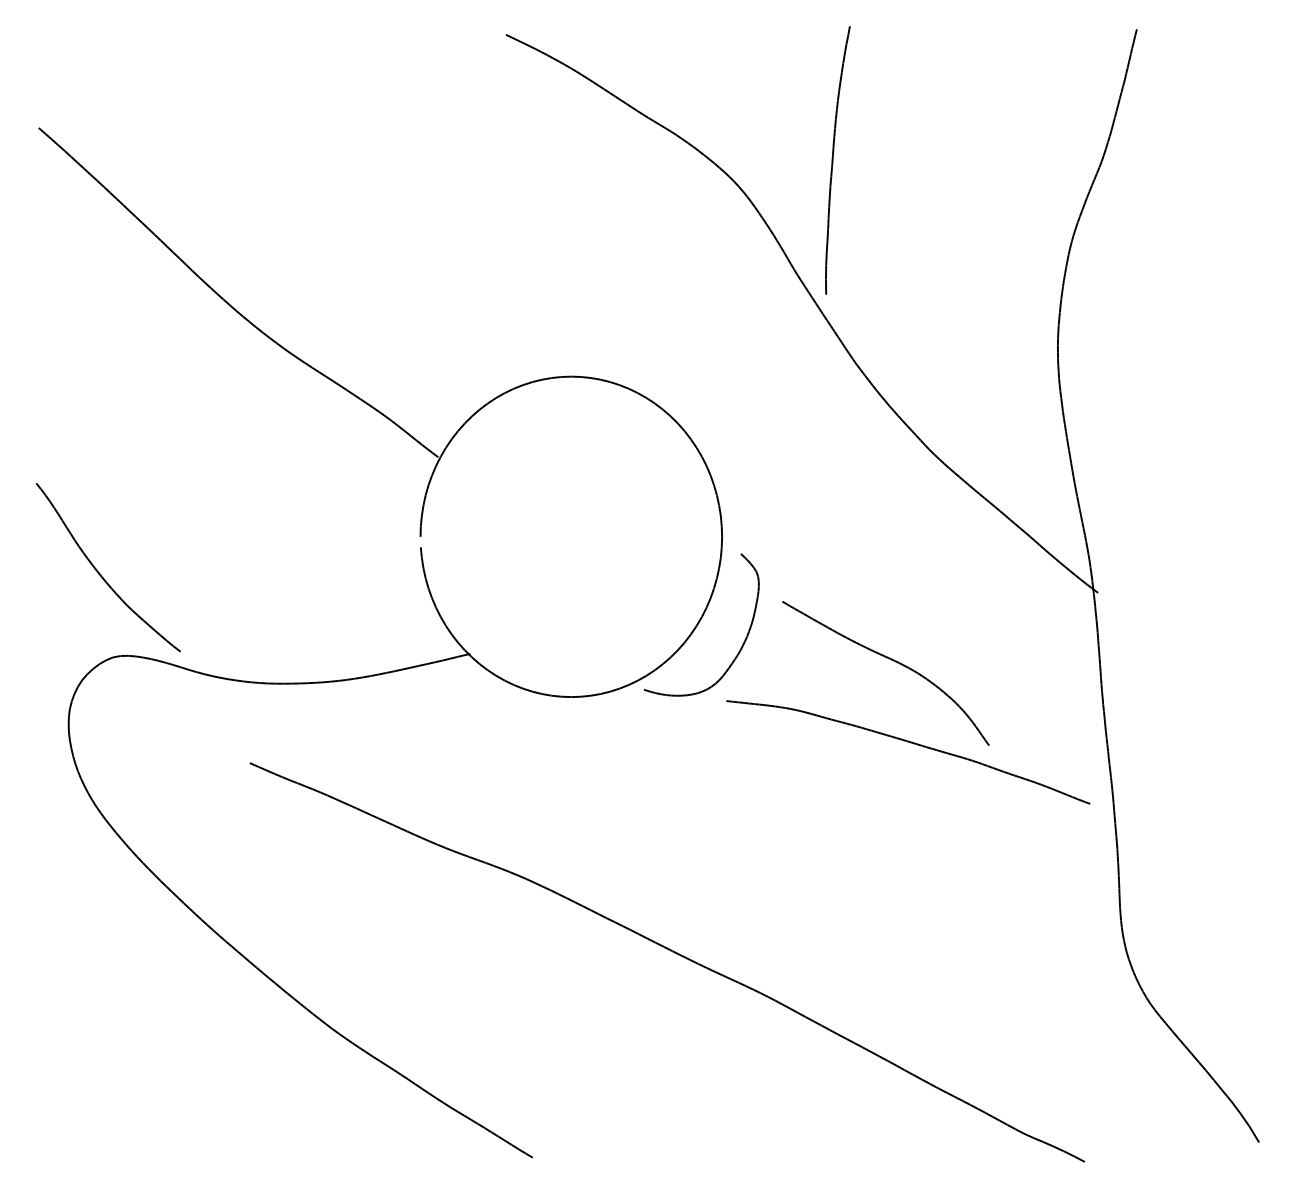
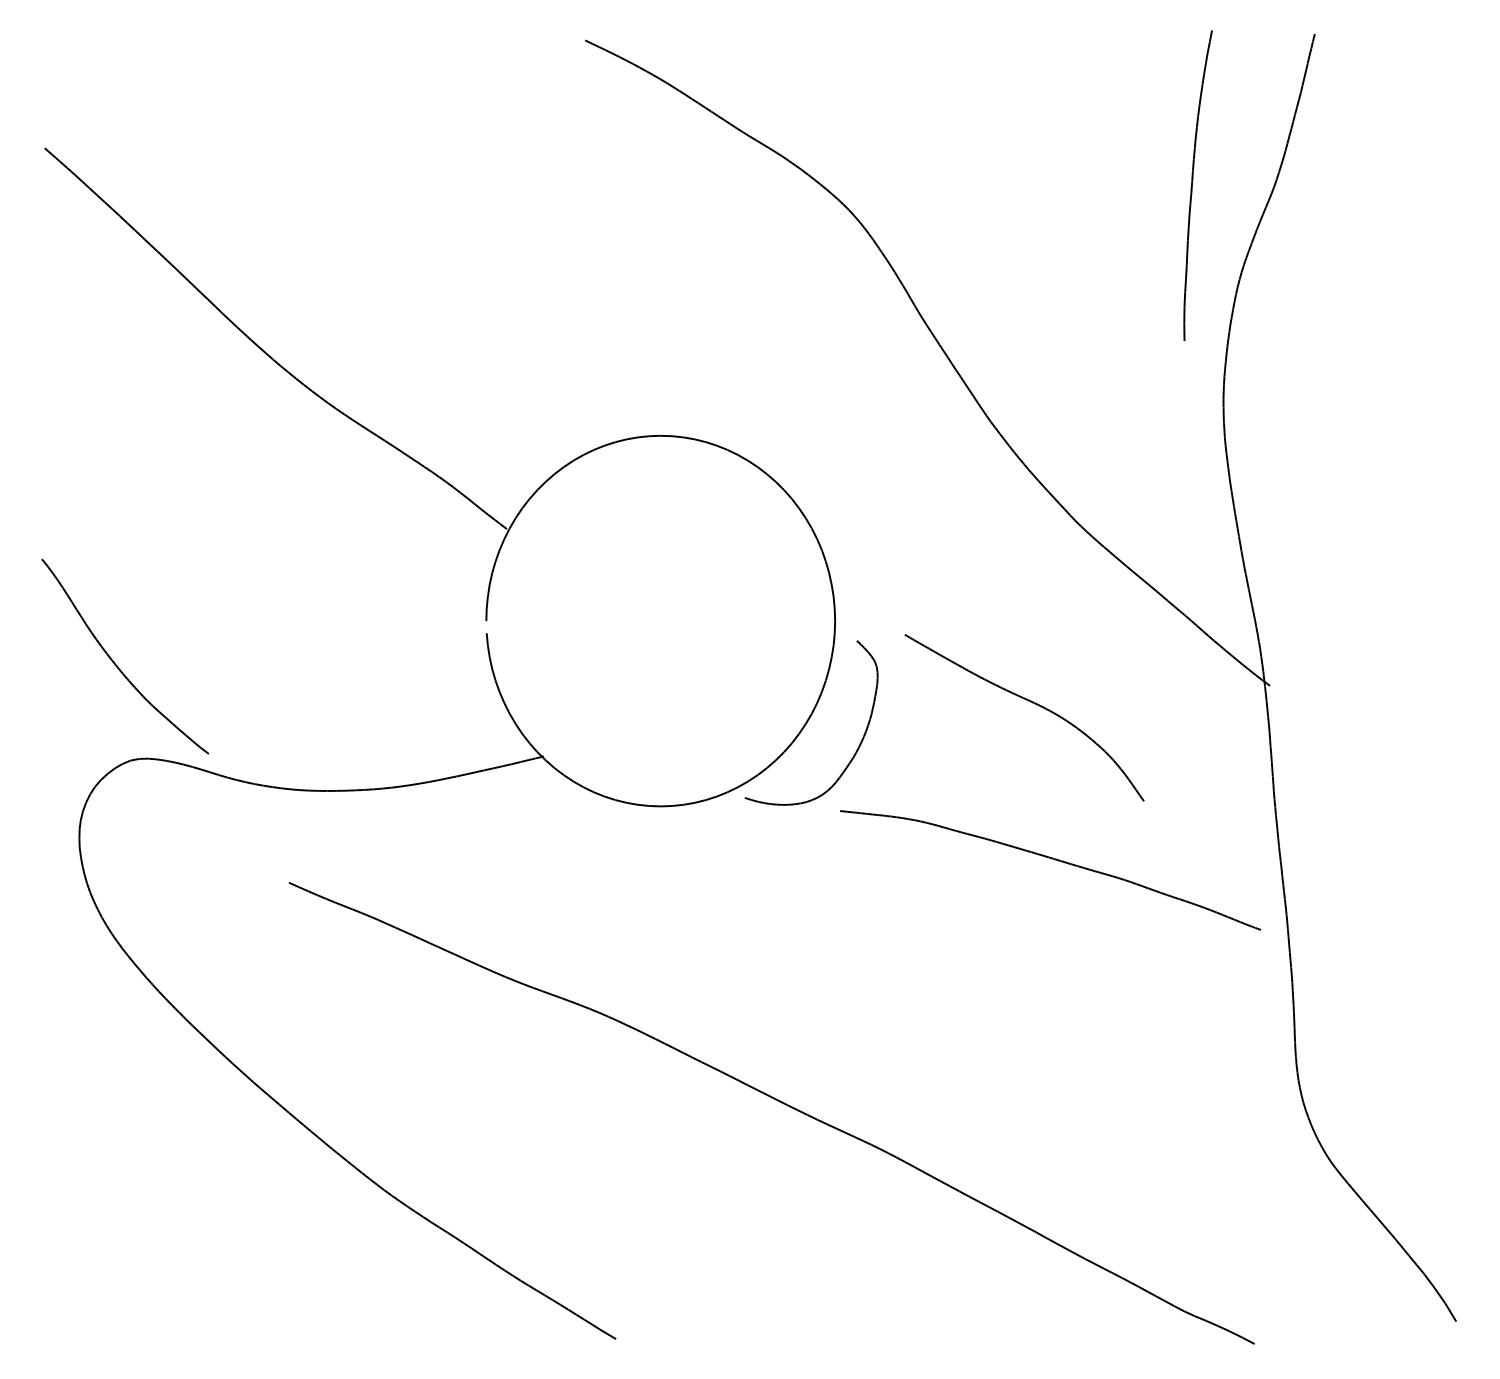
part: (837, 160) -> (1197, 185), moved
part: (891, 660) -> (1031, 702), moved

